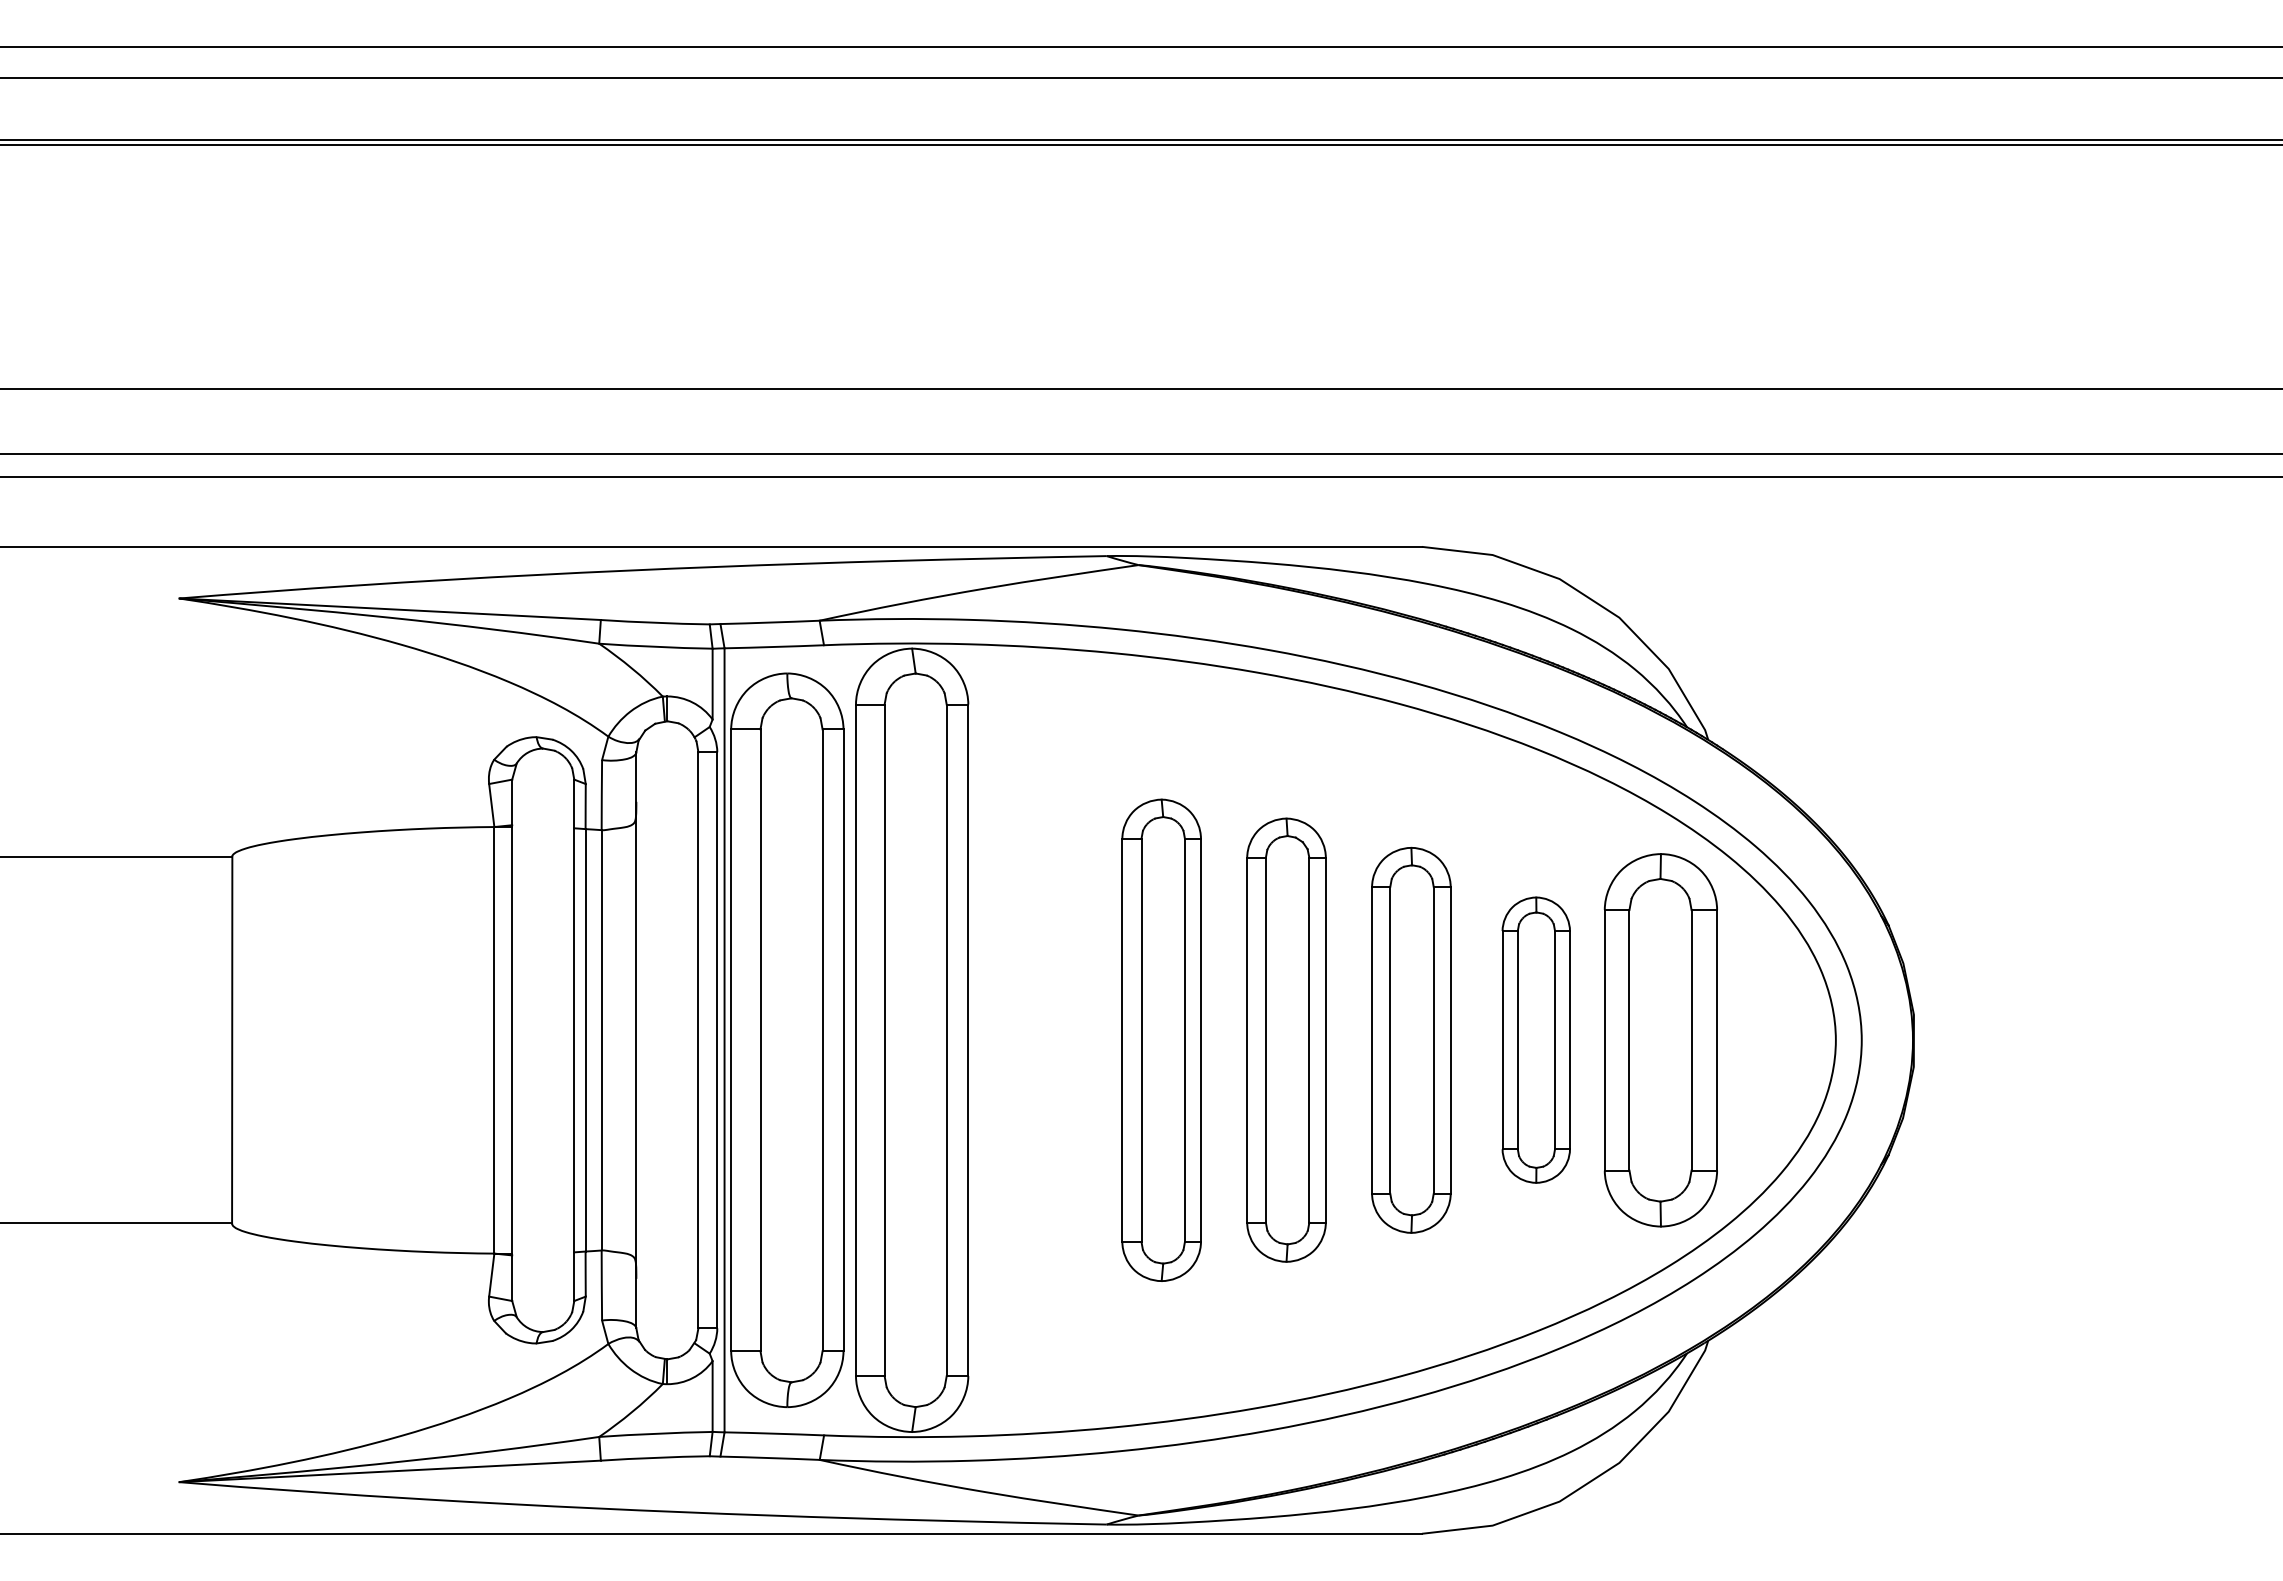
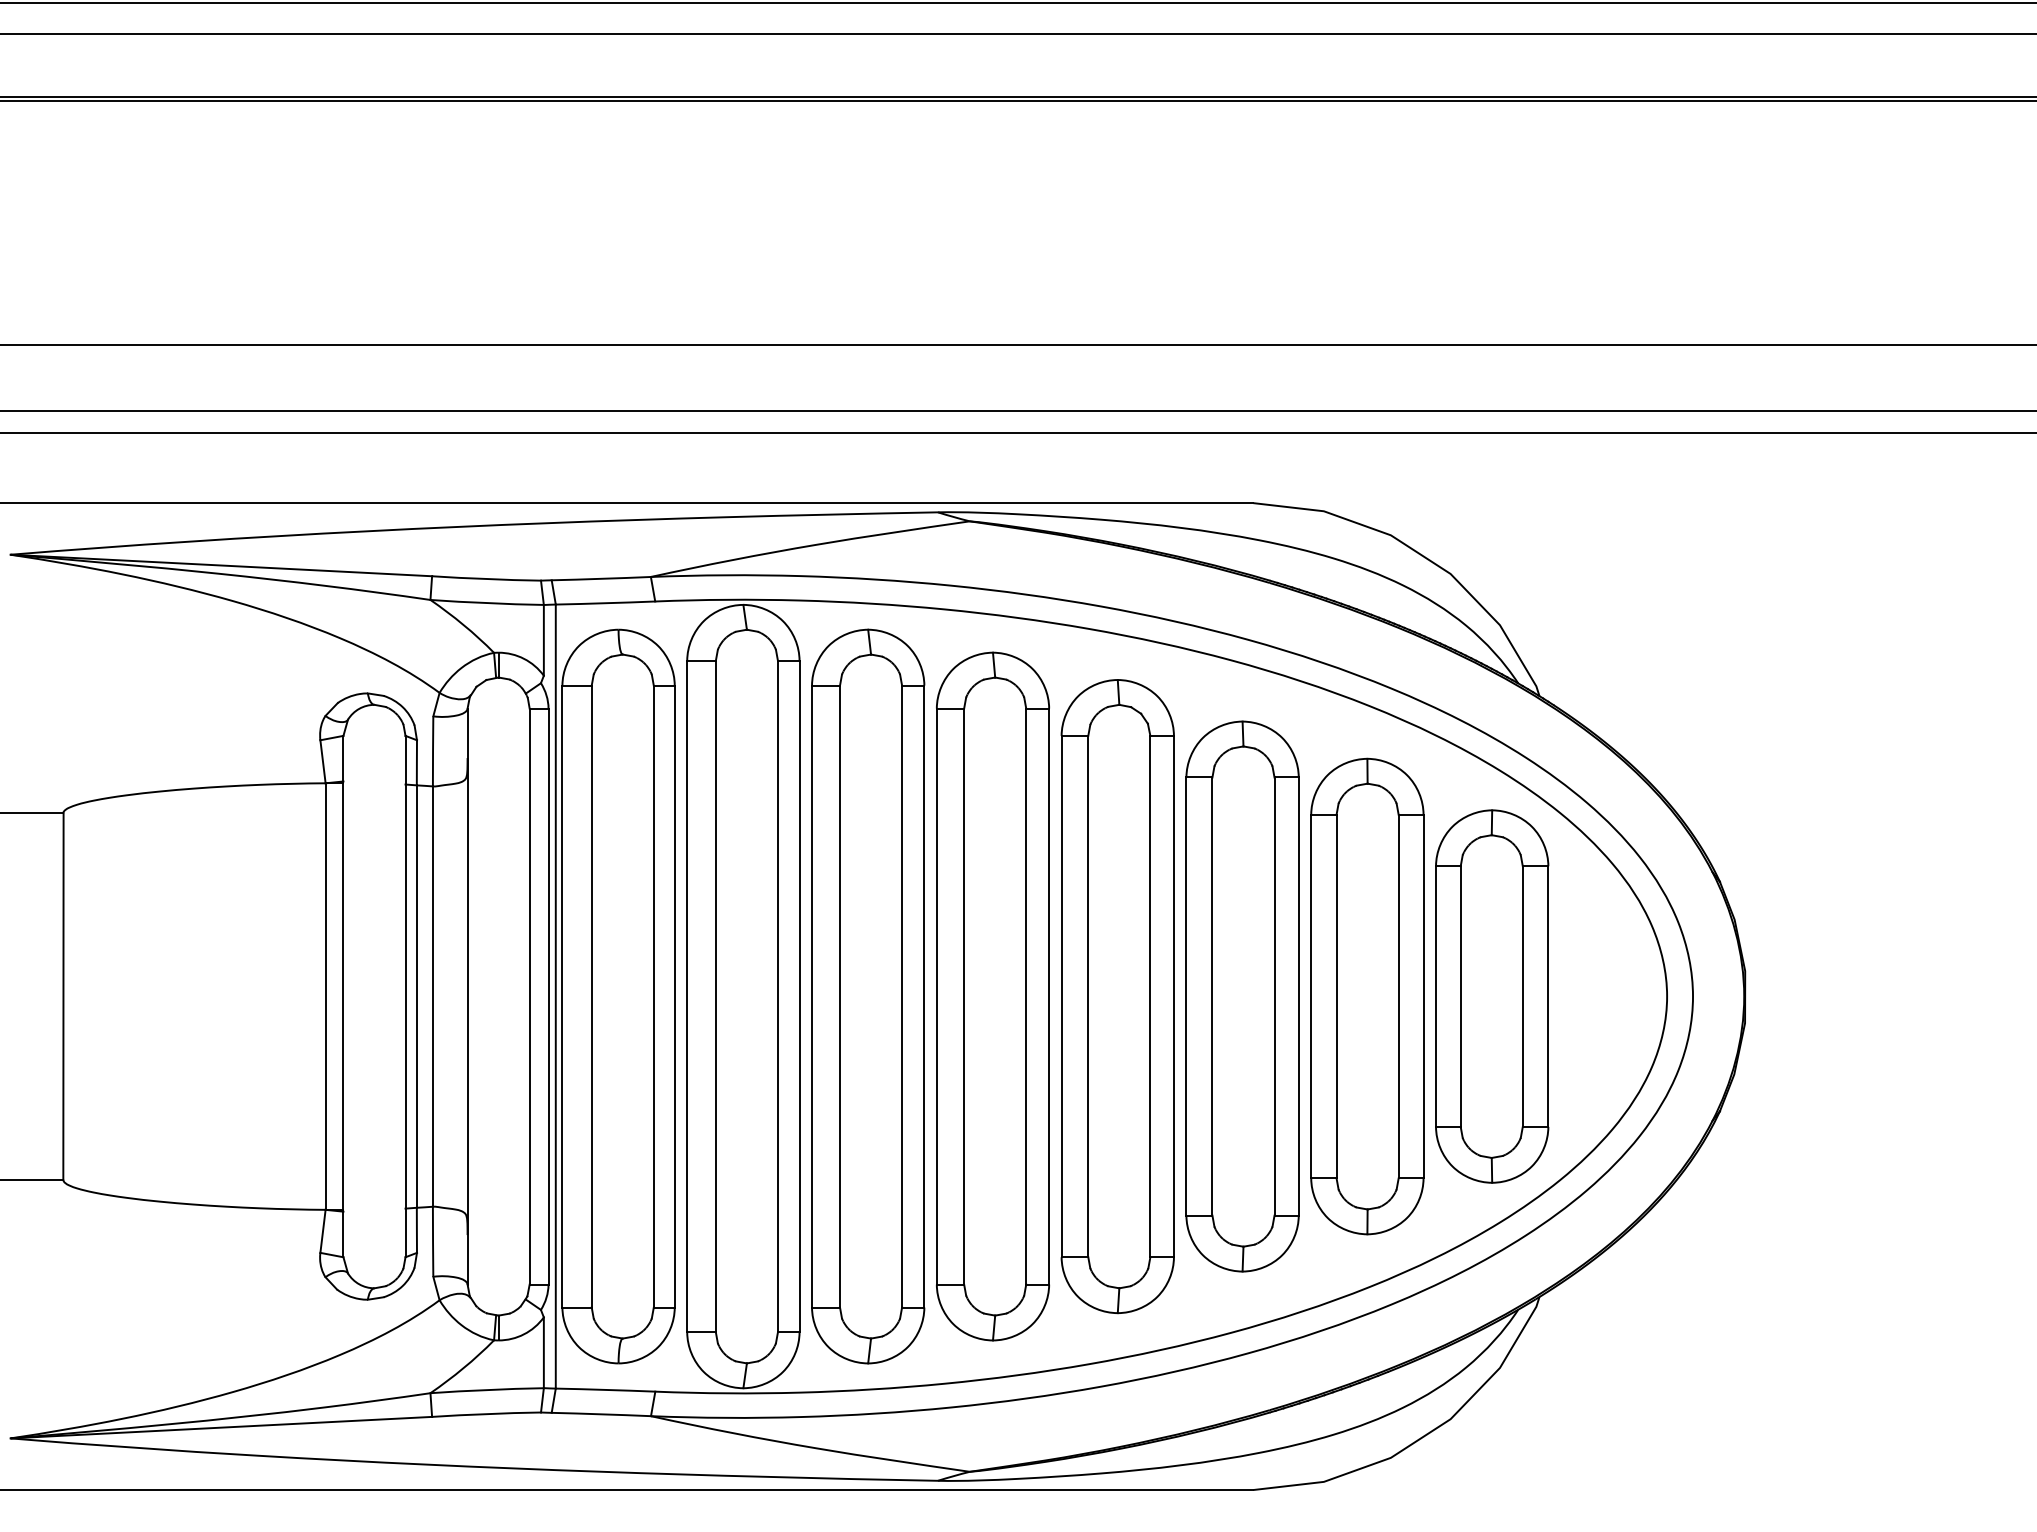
part: (1286, 1039) -> (1117, 995), size x1.43
part: (1536, 1039) -> (1367, 995), size x1.67
part: (1036, 1040) -> (867, 996), added
part: (1161, 1040) -> (992, 996), size x1.43
part: (1411, 1040) -> (1242, 996), size x1.43

